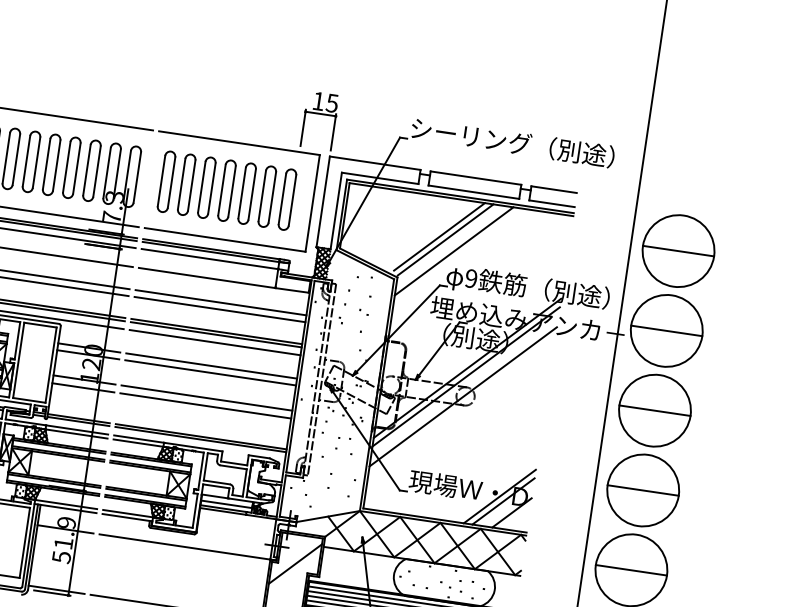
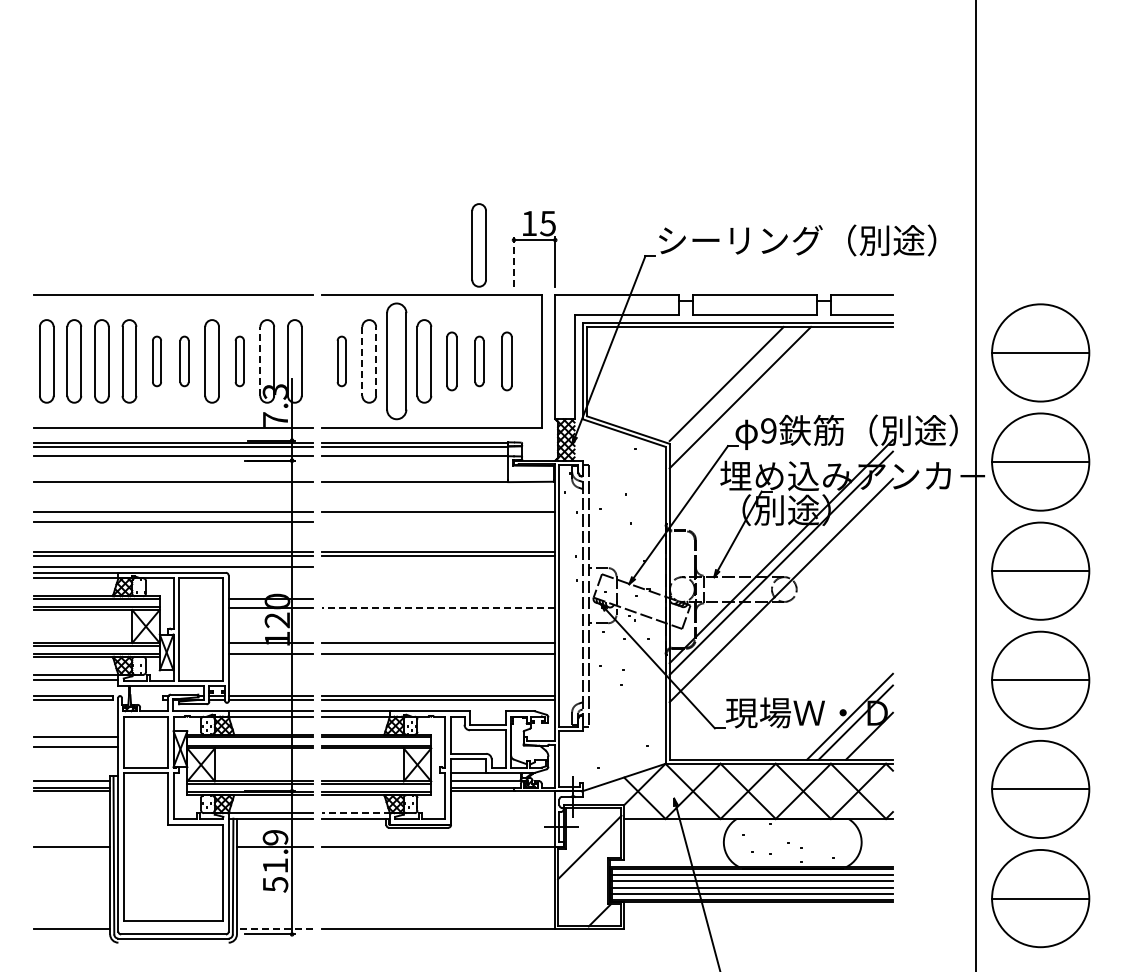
part: (279, 111) -> (478, 245), added
line: (302, 128) -> (513, 262), solid -> dashed
part: (31, 161) -> (156, 361), size x0.6
part: (51, 164) -> (184, 361), size x0.6
part: (91, 170) -> (239, 361), size x0.6
line: (107, 172) -> (260, 360), solid -> dashed
part: (166, 181) -> (341, 361), size x0.6
line: (181, 184) -> (362, 361), solid -> dashed
line: (192, 184) -> (376, 360), solid -> dashed
part: (206, 187) -> (396, 361), size x1.4
part: (246, 193) -> (451, 361), size x0.7
part: (267, 196) -> (479, 361), size x0.6
part: (287, 199) -> (506, 361), size x0.7
line: (439, 236) -> (717, 380), removed
line: (220, 309) -> (438, 521), removed
line: (215, 342) -> (438, 567), removed
line: (211, 366) -> (438, 599), removed
line: (210, 372) -> (438, 608), solid -> dashed
line: (128, 513) -> (356, 813), solid -> dashed
line: (56, 589) -> (274, 929), solid -> dashed

